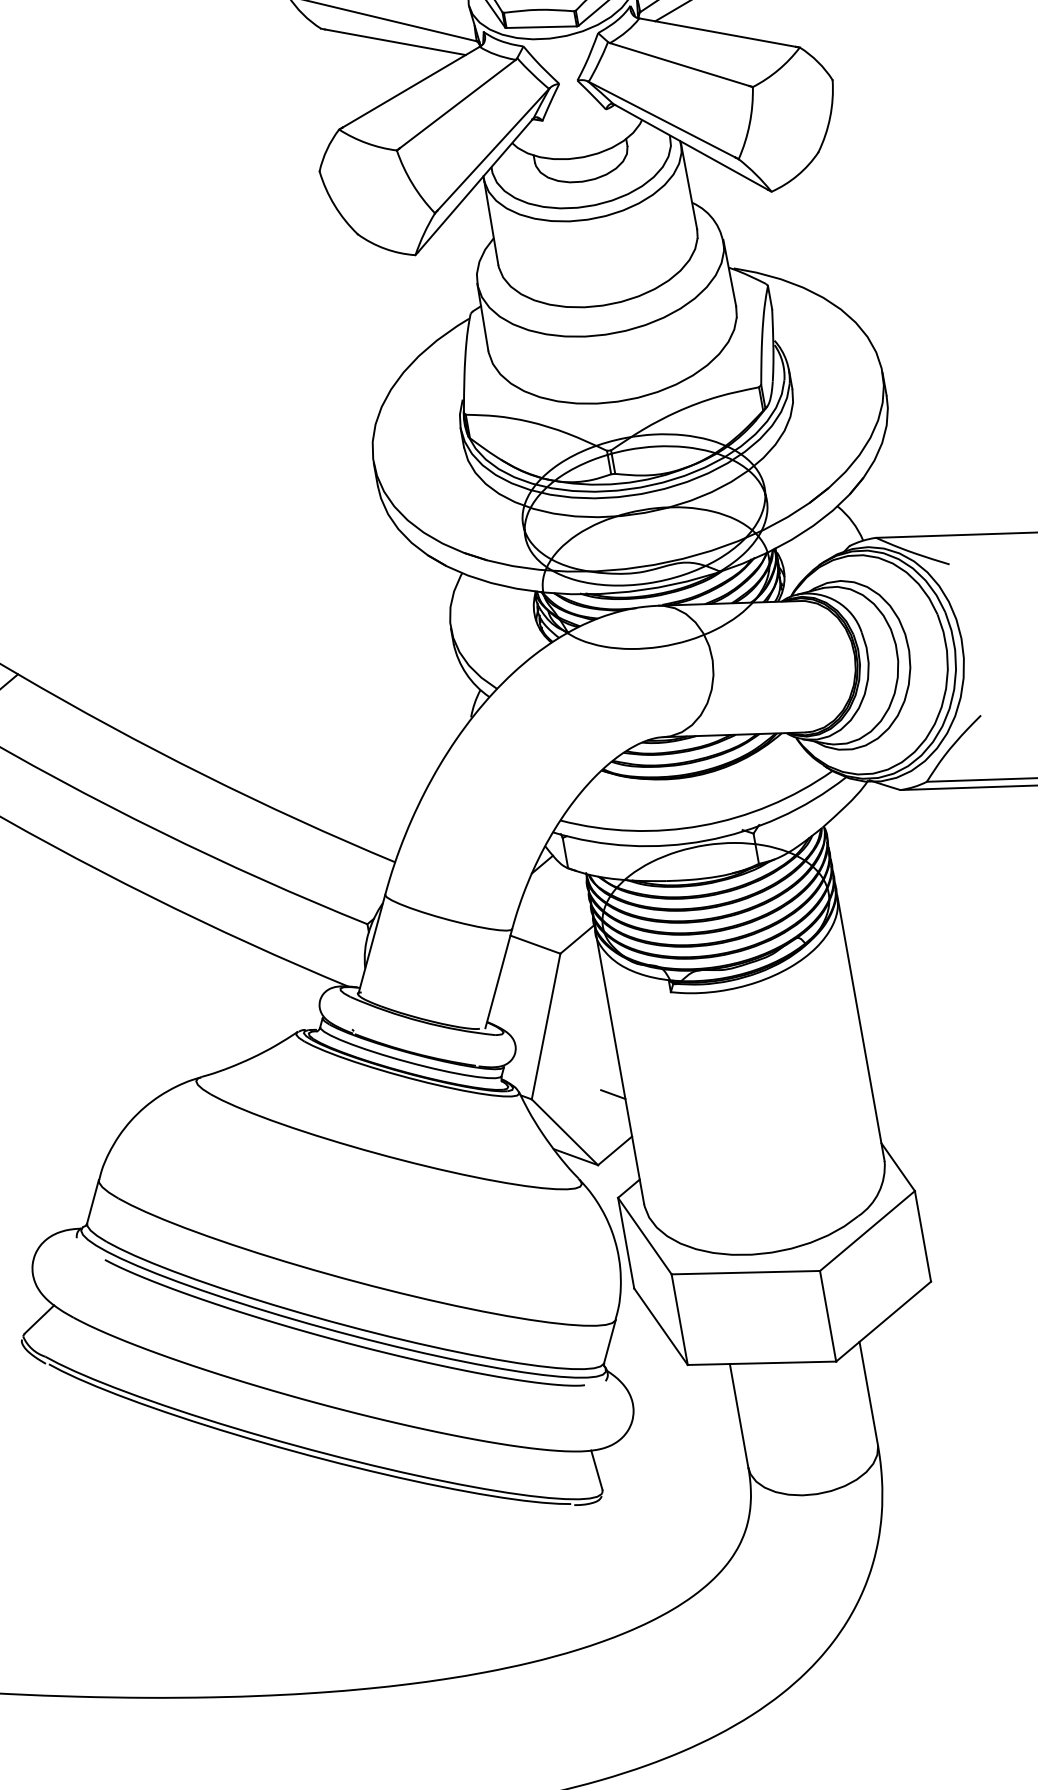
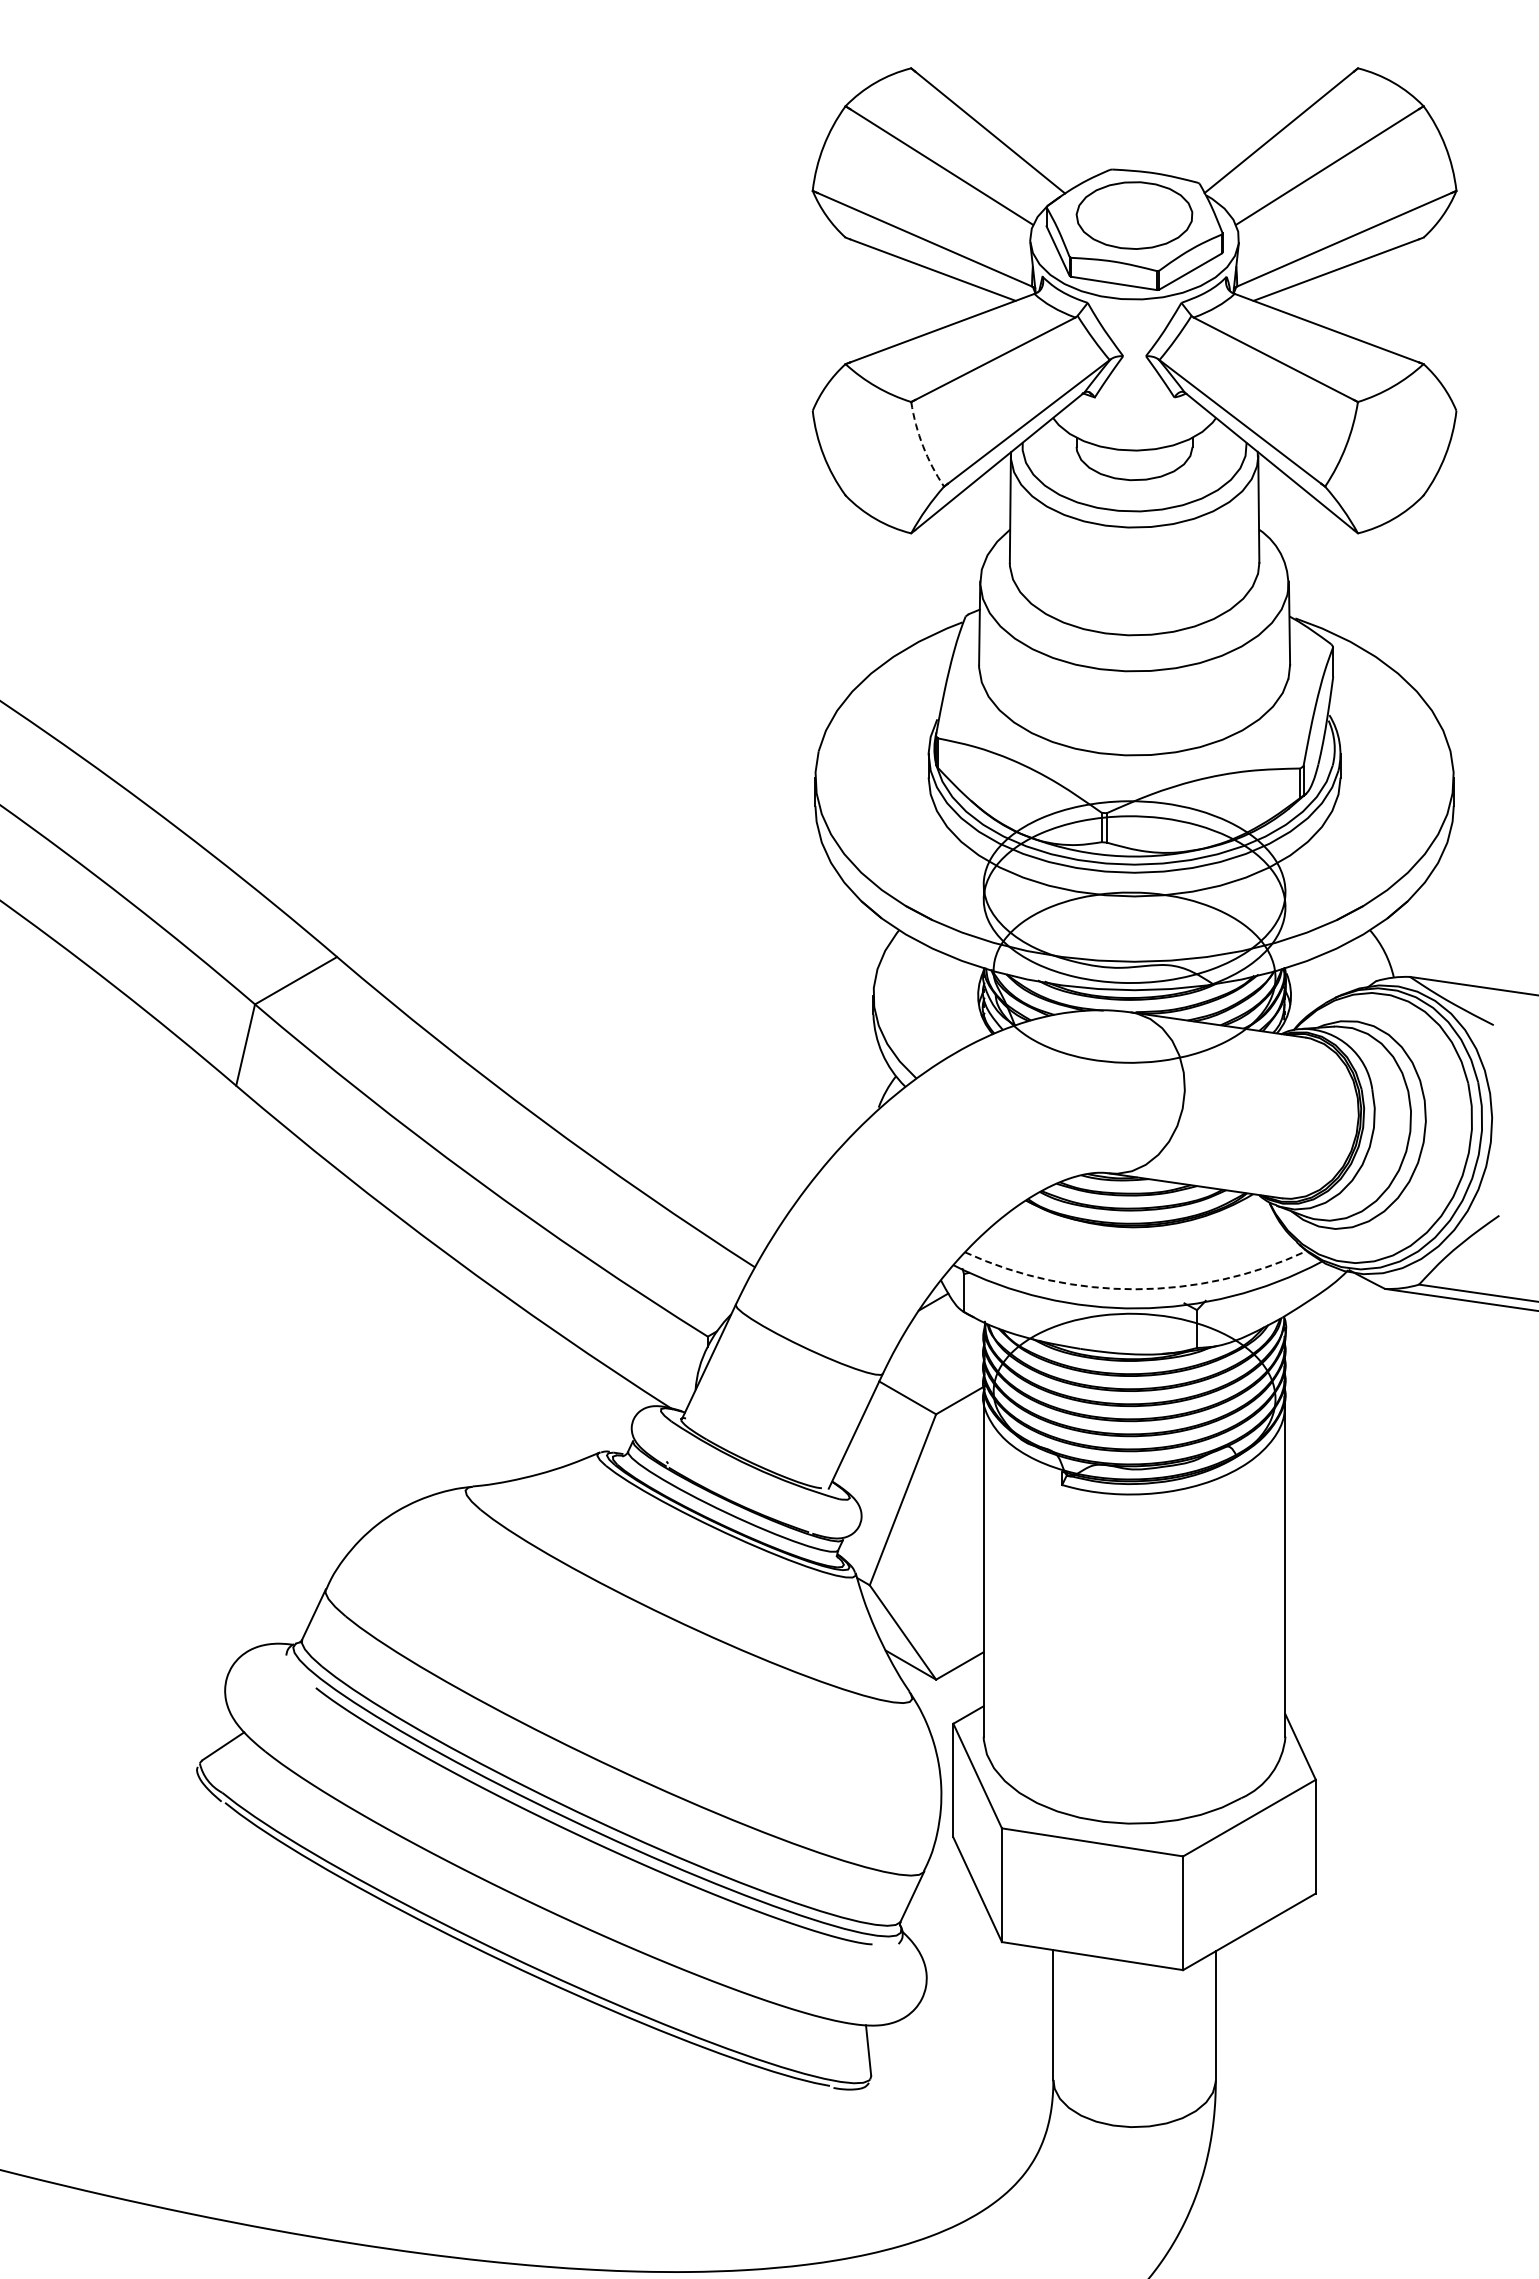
arc: (412, 184) -> (923, 446), solid -> dashed
arc: (701, 825) -> (1135, 1289), solid -> dashed
line: (613, 1094) -> (969, 1597), removed

